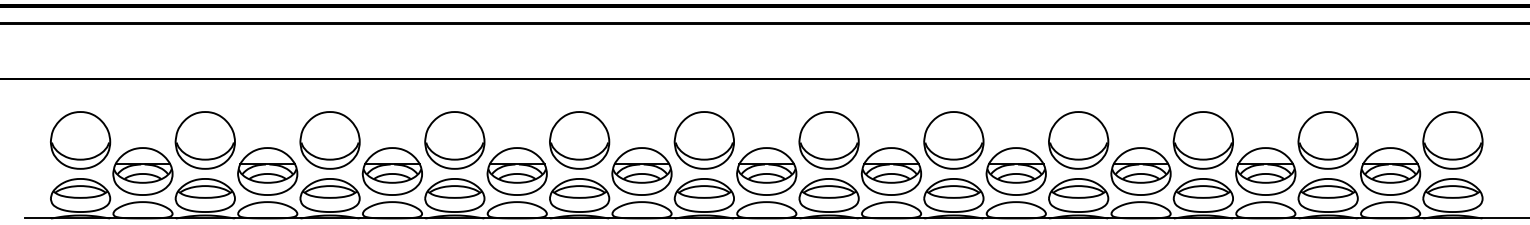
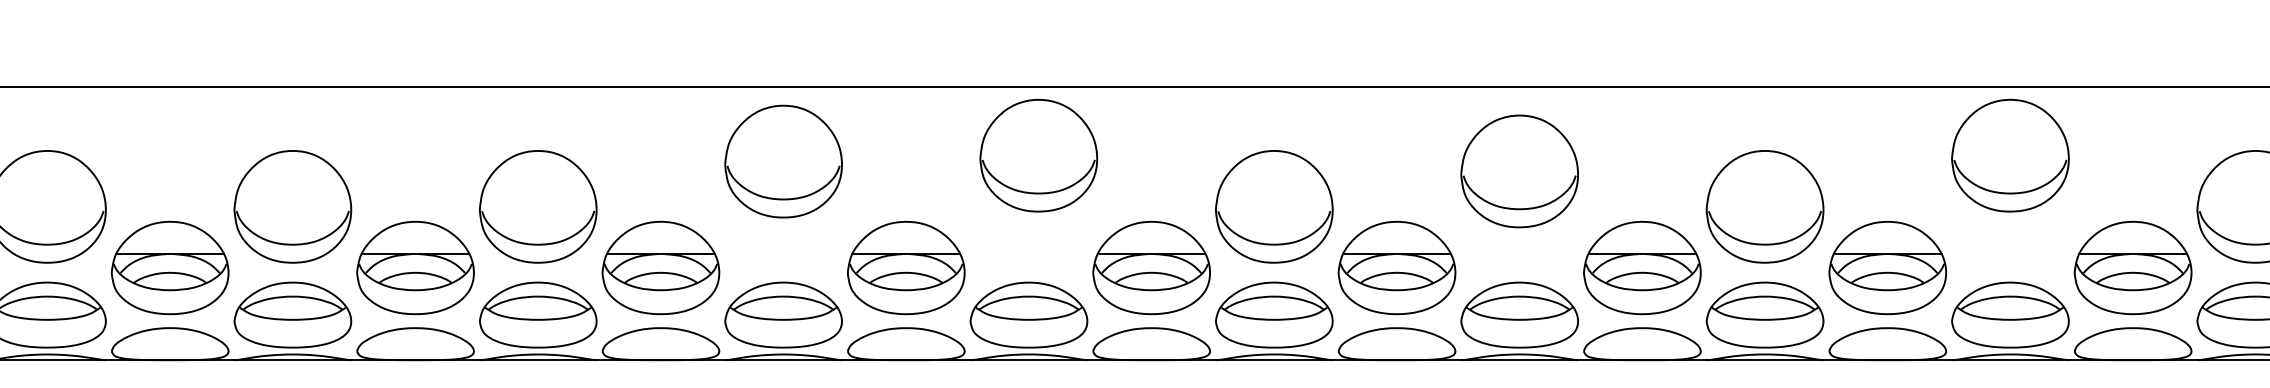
part: (703, 140) -> (781, 161), moved
part: (828, 140) -> (1037, 155), moved
part: (1078, 140) -> (1519, 171), moved
part: (1327, 140) -> (2009, 155), moved

